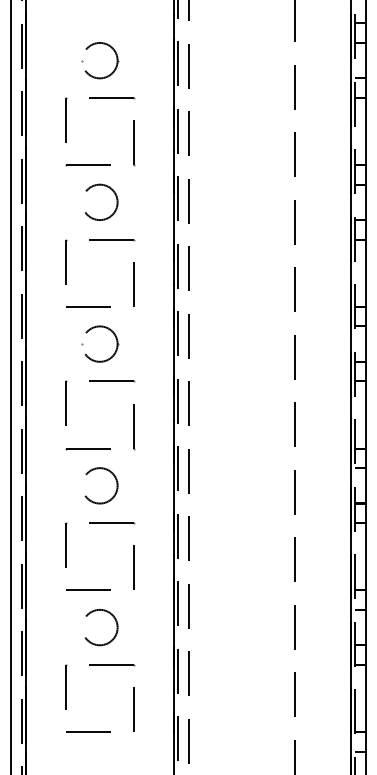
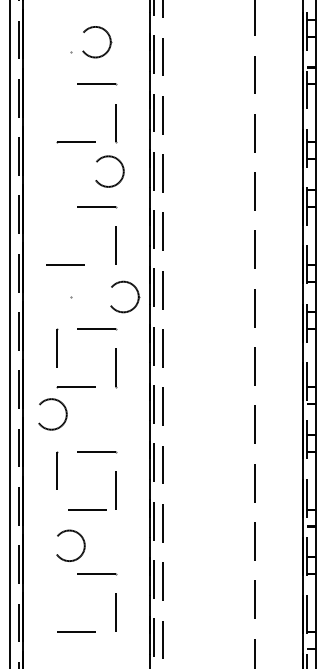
part: (116, 61) -> (109, 42), moved
line: (66, 118) -> (57, 102), removed
circle: (101, 202) -> (109, 171), moved
line: (66, 261) -> (57, 225), removed
line: (88, 306) -> (65, 264), moved
part: (116, 343) -> (137, 296), moved
circle: (101, 485) -> (52, 414), moved
line: (88, 590) -> (87, 509), moved
circle: (101, 627) -> (70, 545), moved
line: (66, 686) -> (57, 592), removed

